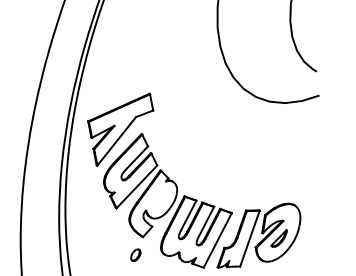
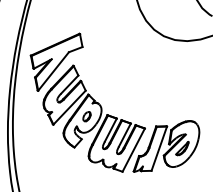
part: (135, 255) -> (86, 116), moved

